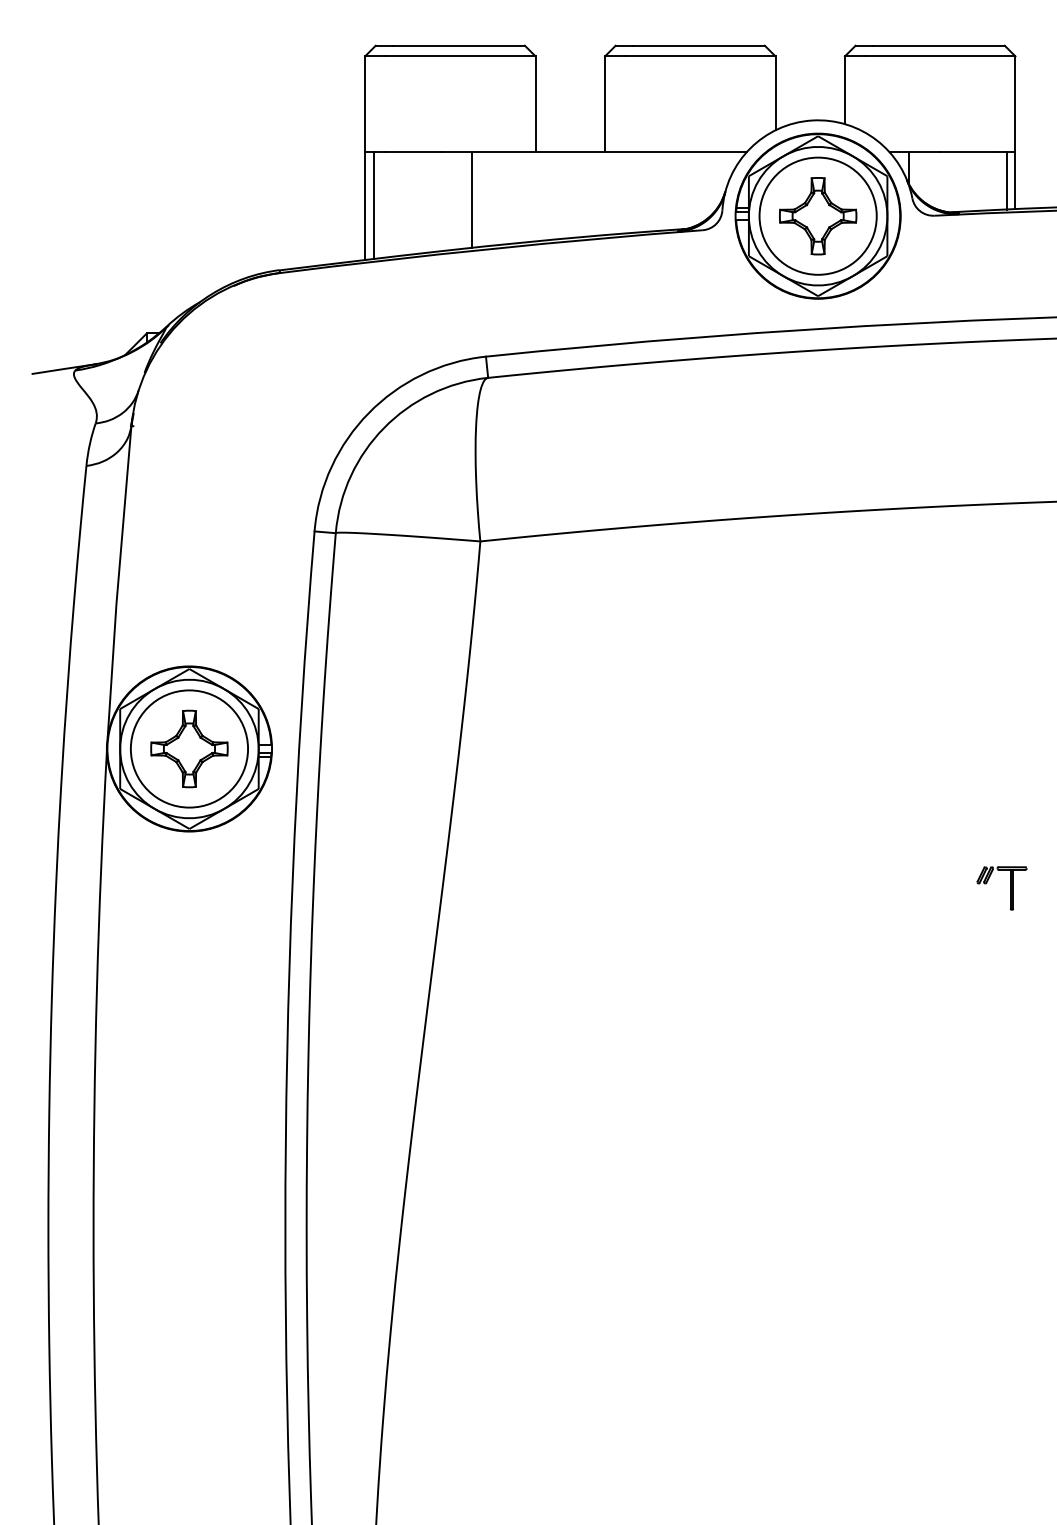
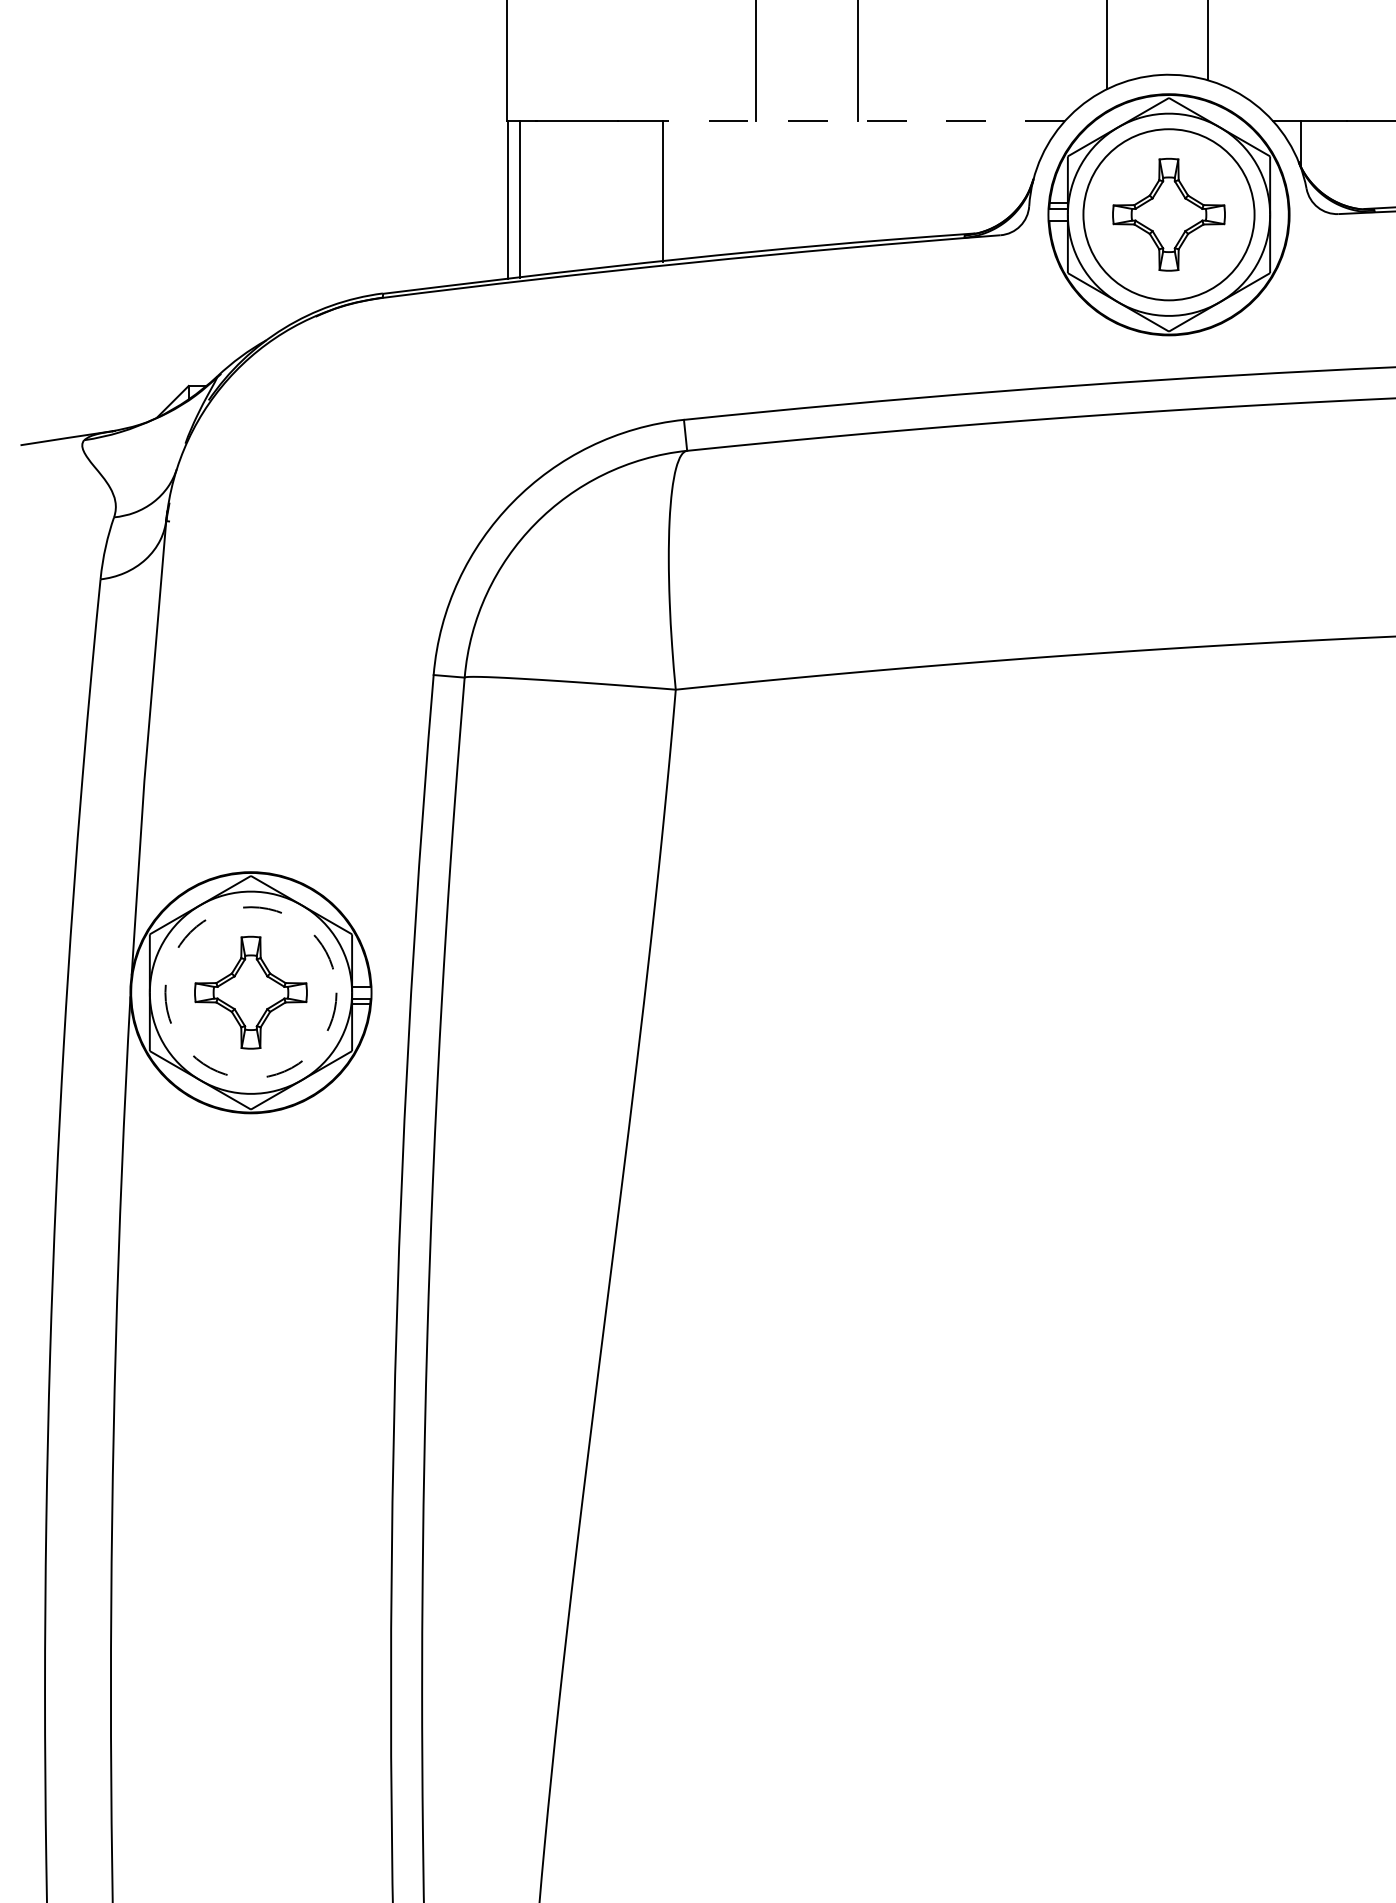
line: (608, 152) -> (862, 121), solid -> dashed
circle: (189, 748) -> (251, 992), solid -> dashed

